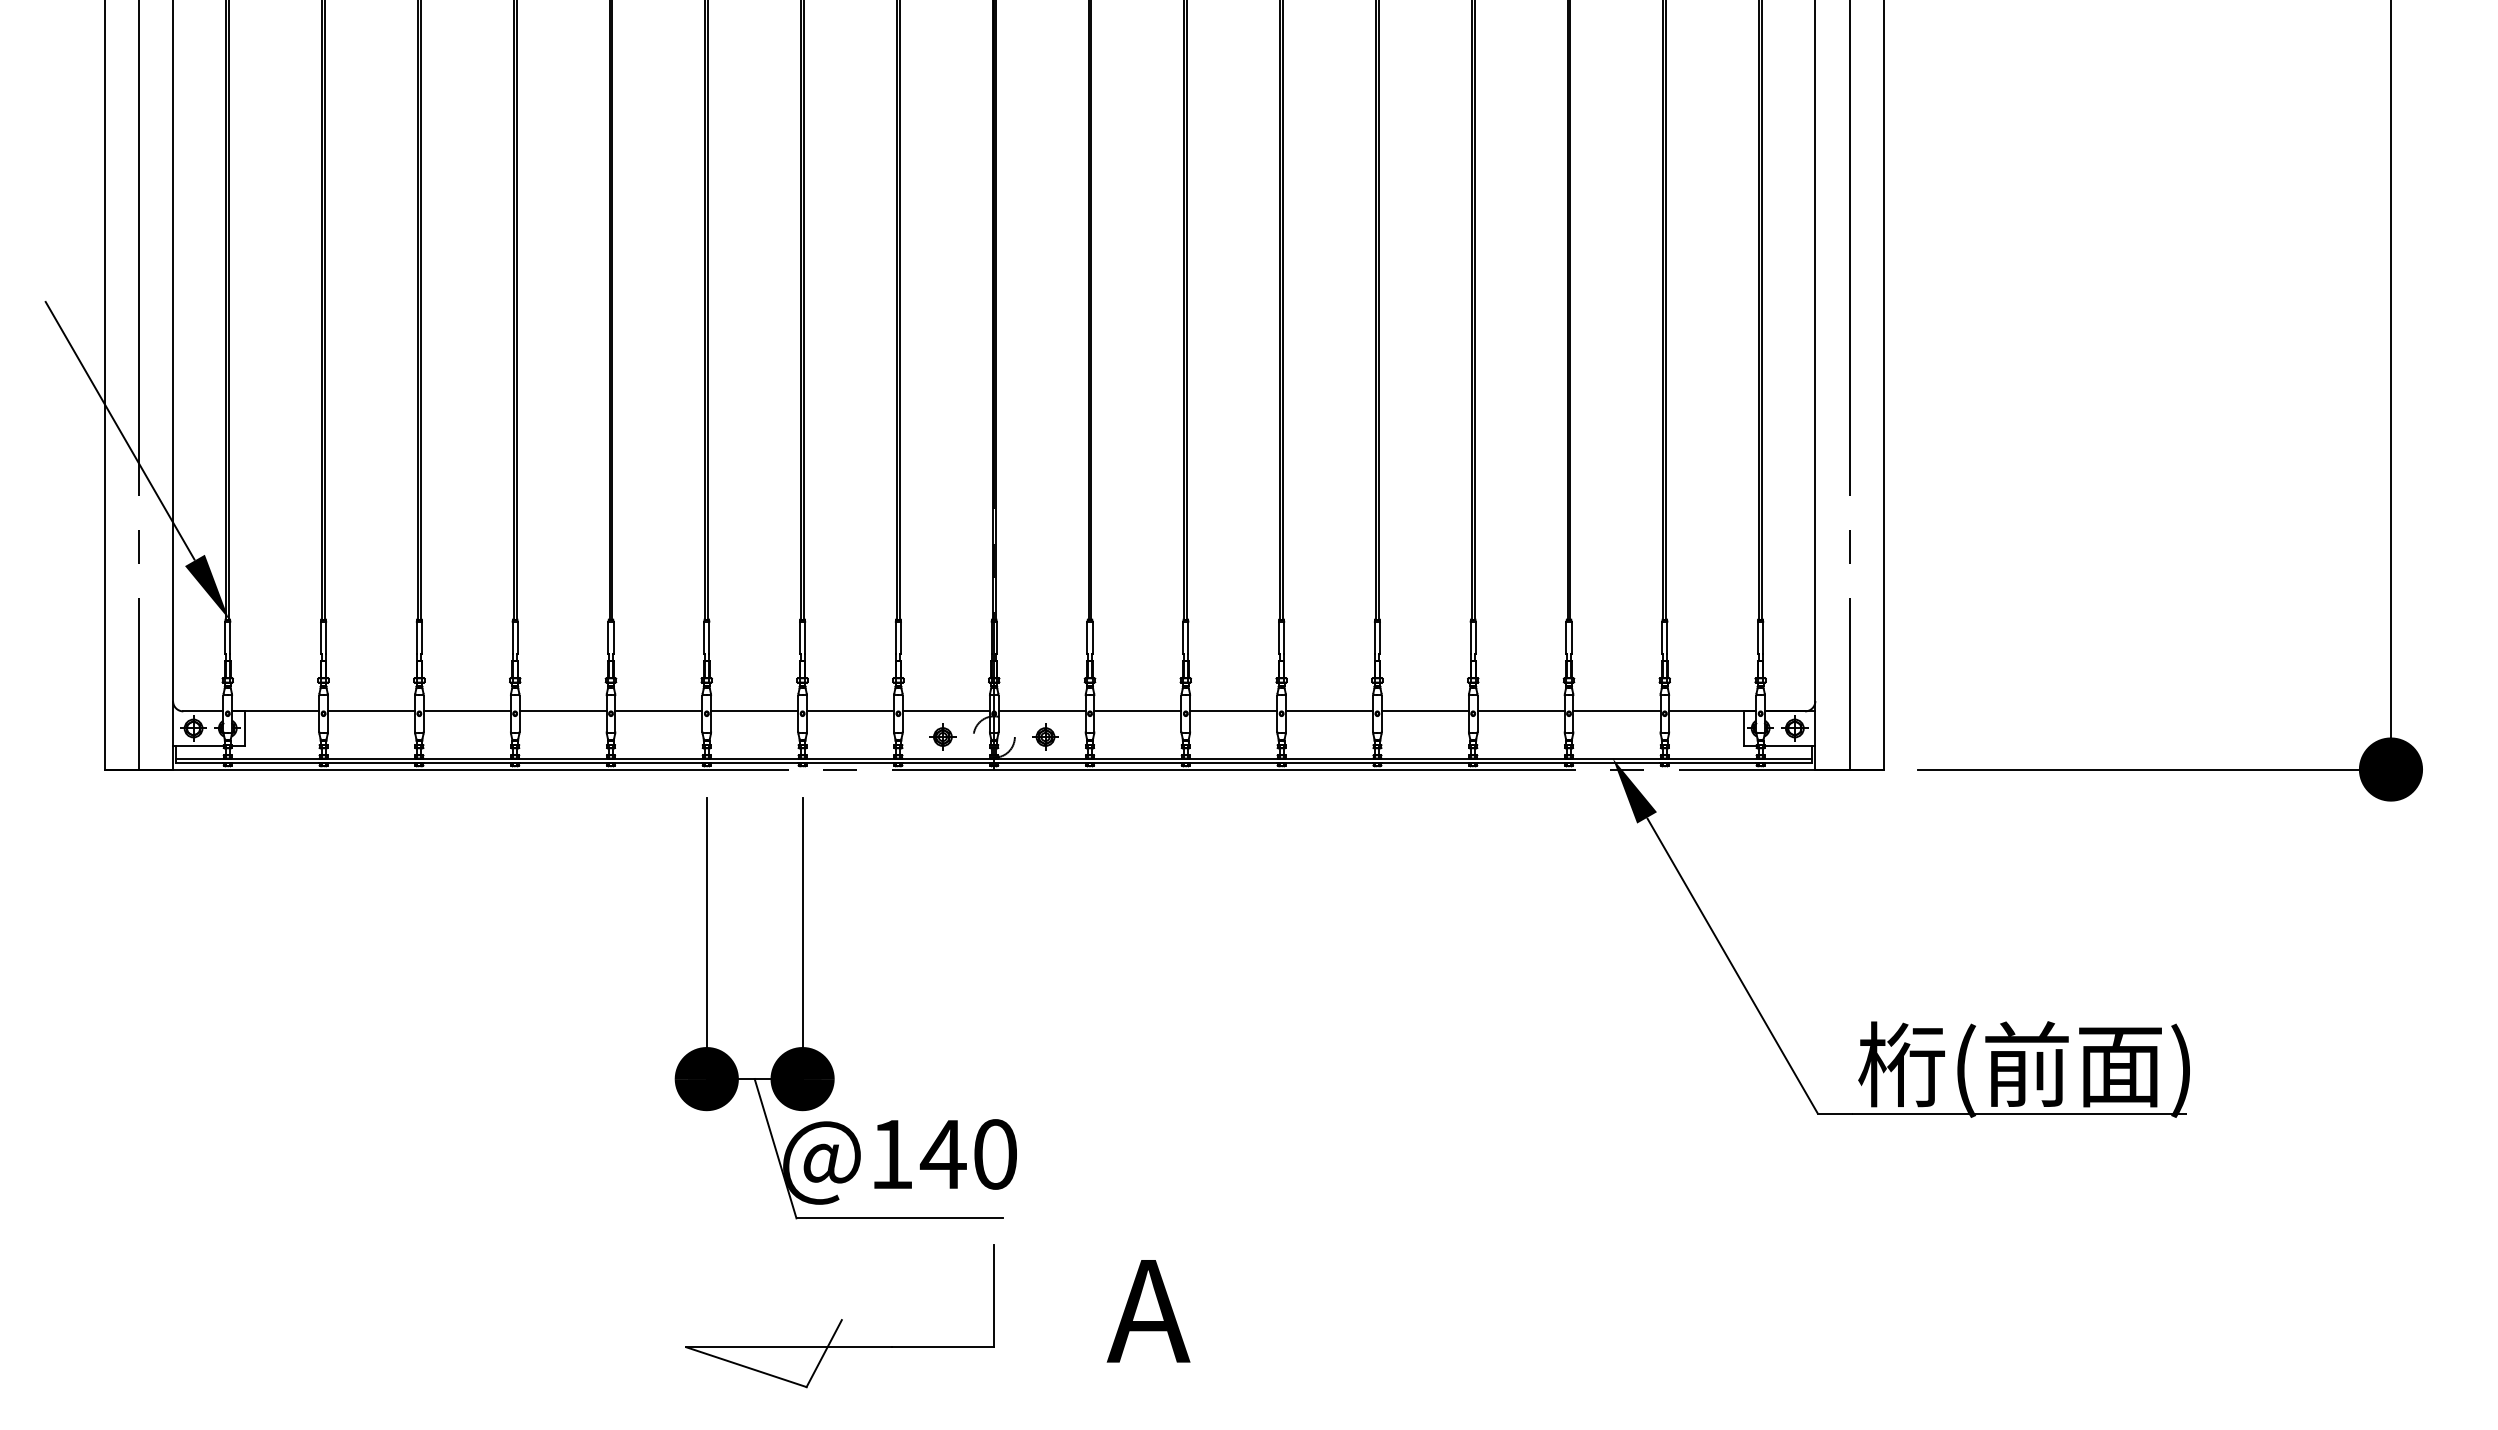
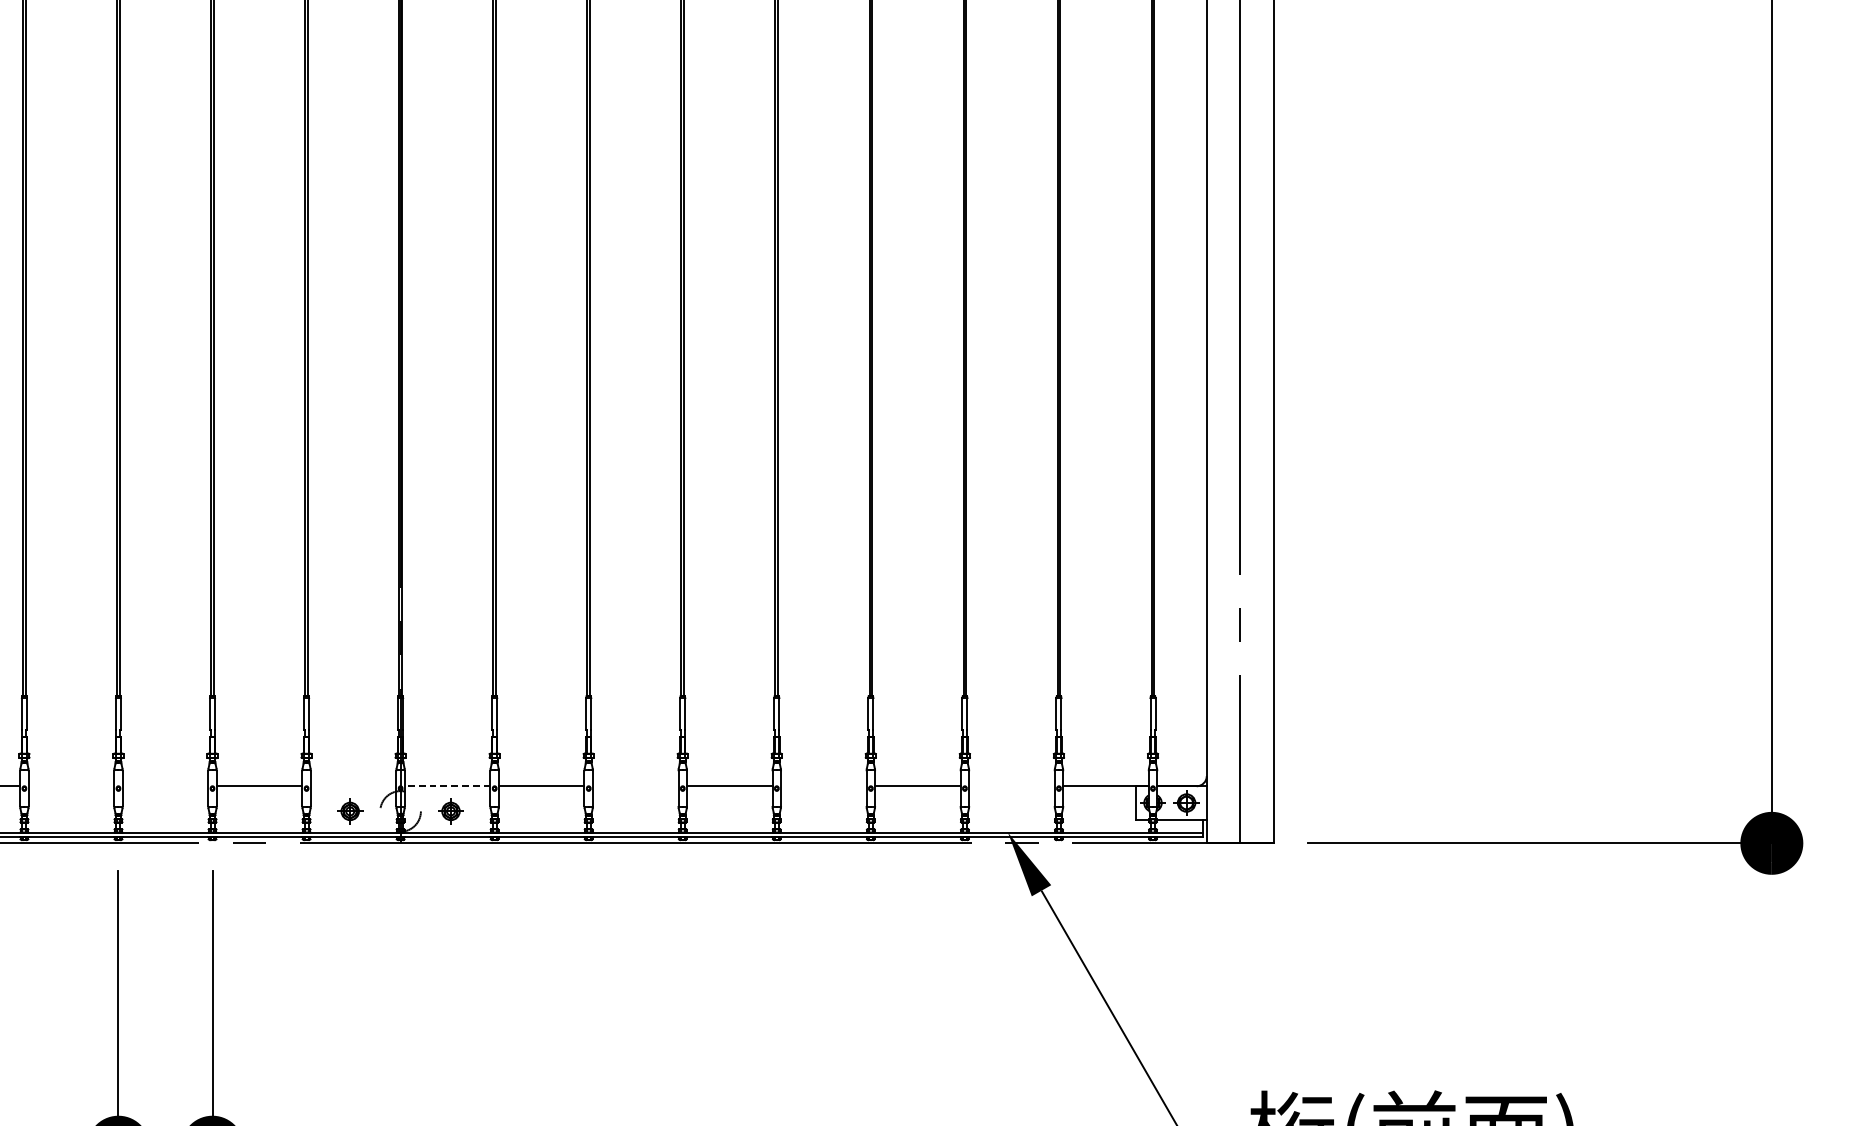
line: (658, 711) -> (71, 786), removed
line: (754, 711) -> (165, 786), removed
line: (945, 711) -> (352, 786), removed
line: (1042, 711) -> (448, 786), solid -> dashed
line: (1233, 711) -> (635, 786), removed
line: (1424, 711) -> (823, 786), removed
line: (1616, 711) -> (1011, 786), removed

